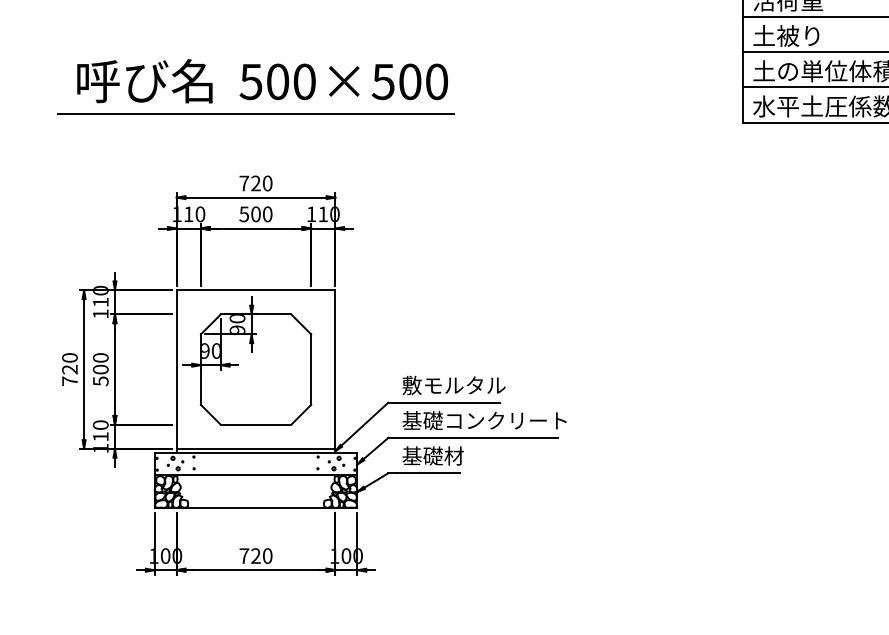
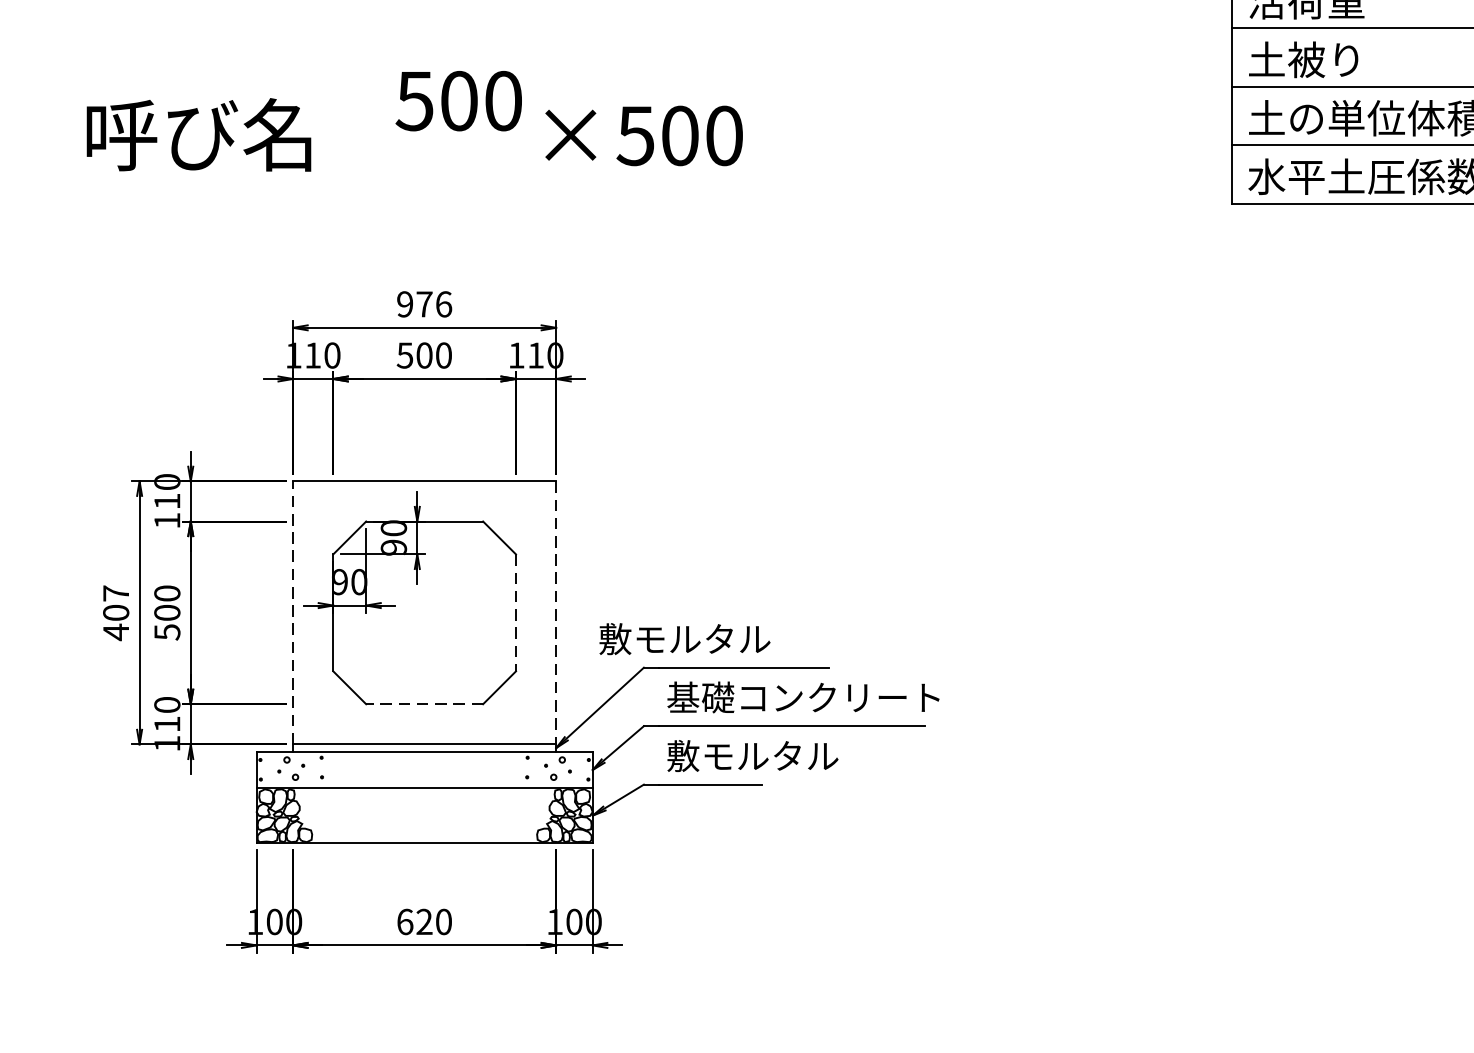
text: (144, 81) -> (198, 135), moved
text: (277, 81) -> (458, 100), moved
line: (255, 113) -> (423, 188), removed
text: (255, 183) -> (423, 304), 720 -> 976
text: (69, 369) -> (115, 612), 720 -> 407
line: (176, 369) -> (292, 612), solid -> dashed
line: (311, 370) -> (516, 614), solid -> dashed
line: (335, 370) -> (556, 614), solid -> dashed
text: (453, 384) -> (683, 637), moved
line: (255, 424) -> (423, 703), solid -> dashed
text: (453, 455) -> (751, 755), 基礎材 -> 敷モルタル
text: (244, 555) -> (405, 921), 720 -> 620

